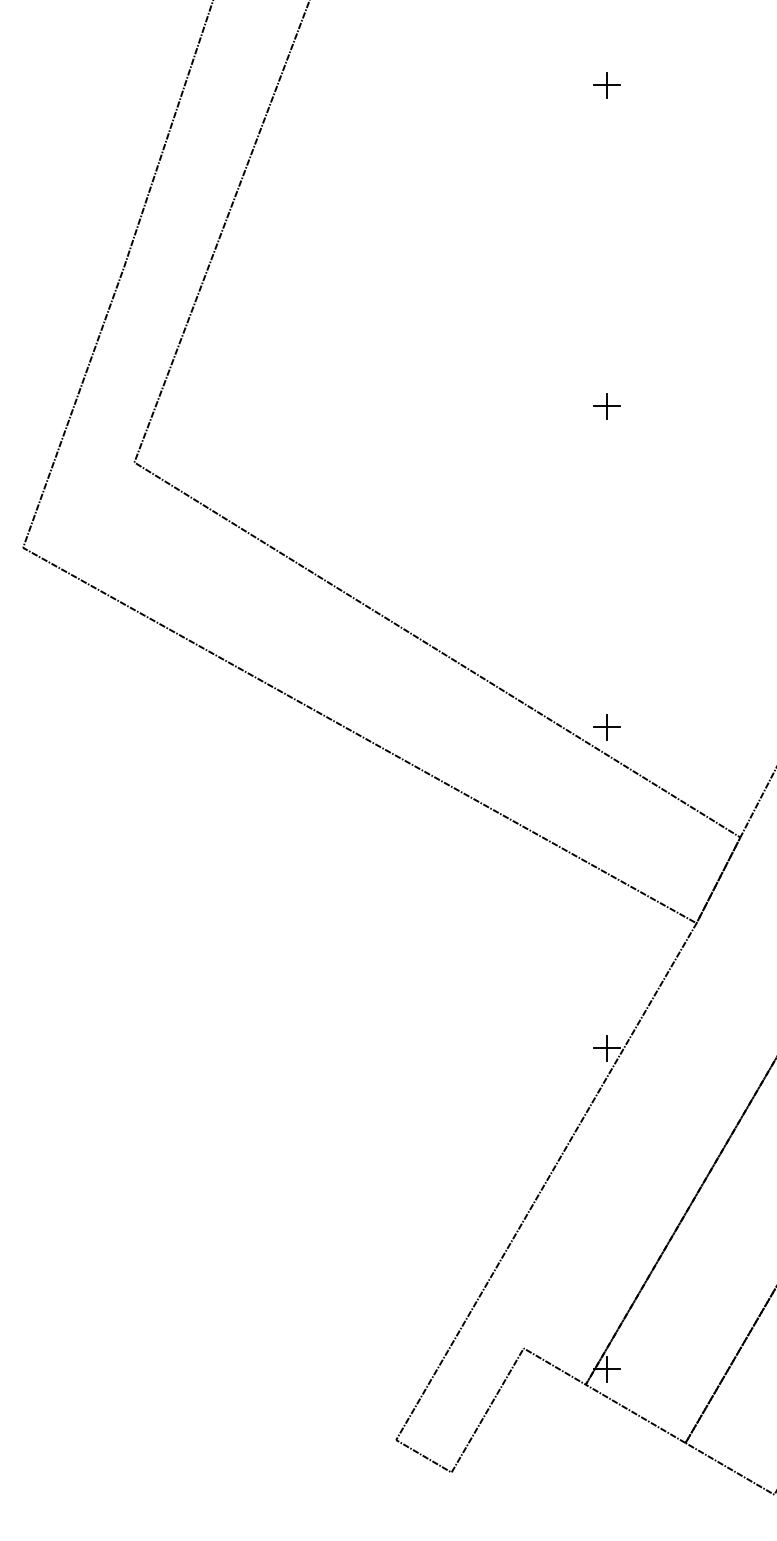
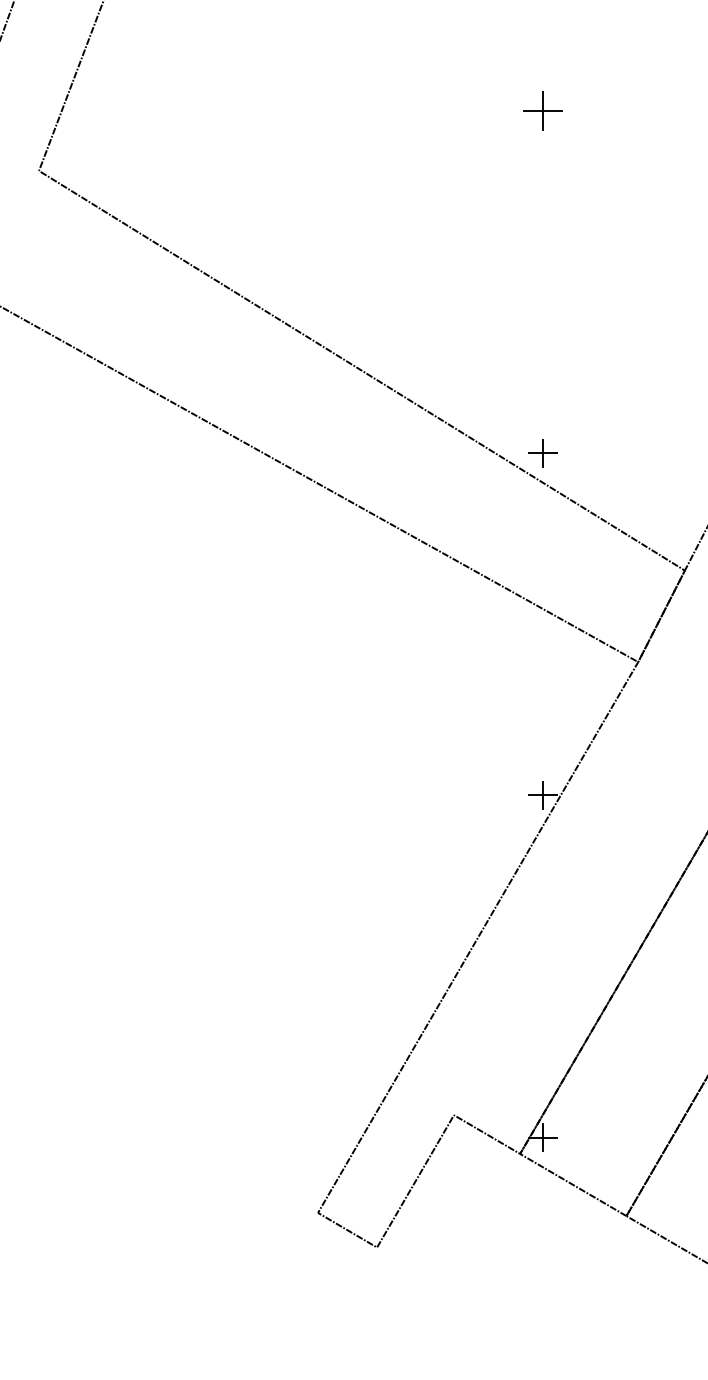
part: (606, 406) -> (542, 111), size x1.4

